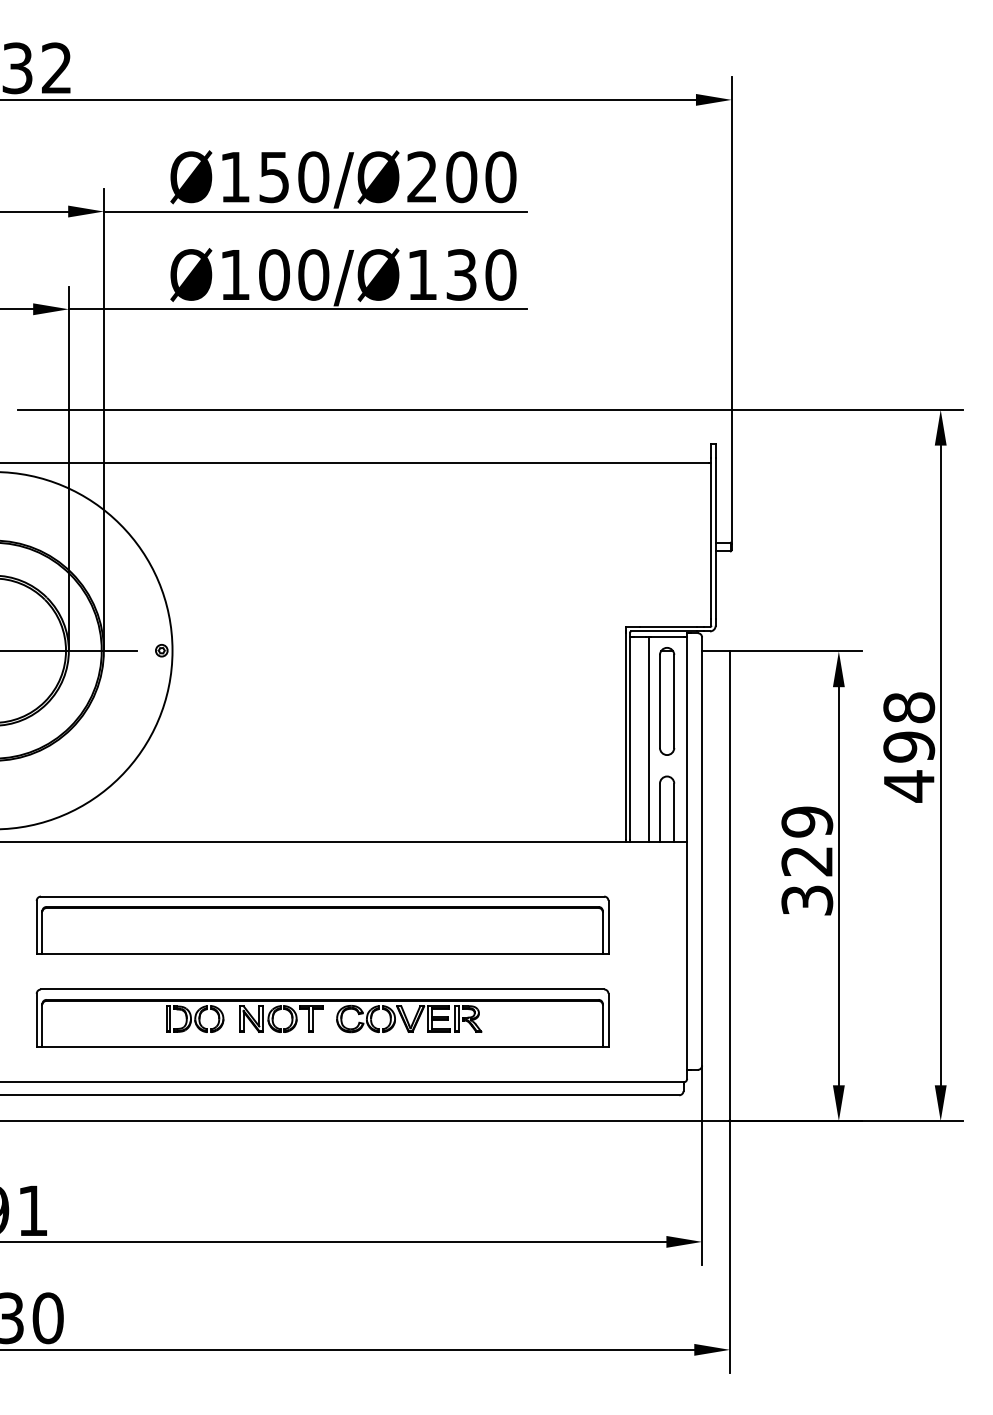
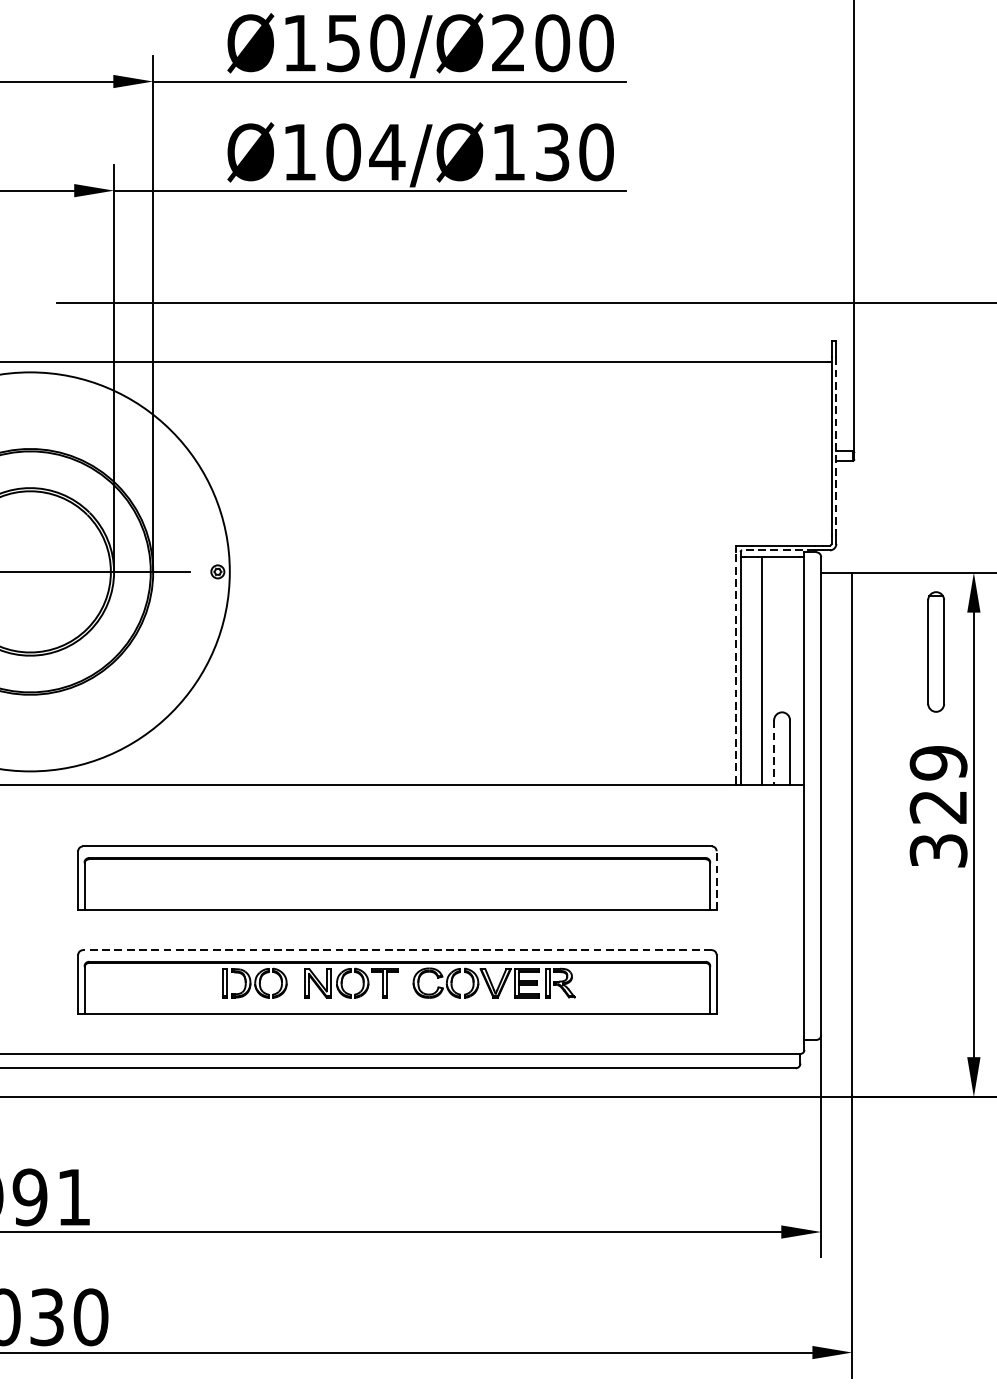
text: (313, 274) -> (387, 151), Ø100/Ø130 -> Ø104/Ø130
line: (715, 539) -> (836, 447), solid -> dashed
line: (664, 631) -> (779, 550), solid -> dashed
part: (667, 701) -> (936, 652), moved
line: (625, 736) -> (735, 667), solid -> dashed
line: (659, 812) -> (773, 752), solid -> dashed
line: (608, 926) -> (716, 879), solid -> dashed
line: (322, 989) -> (397, 950), solid -> dashed

